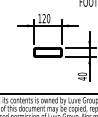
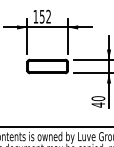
text: (46, 18) -> (45, 16), 120 -> 152

